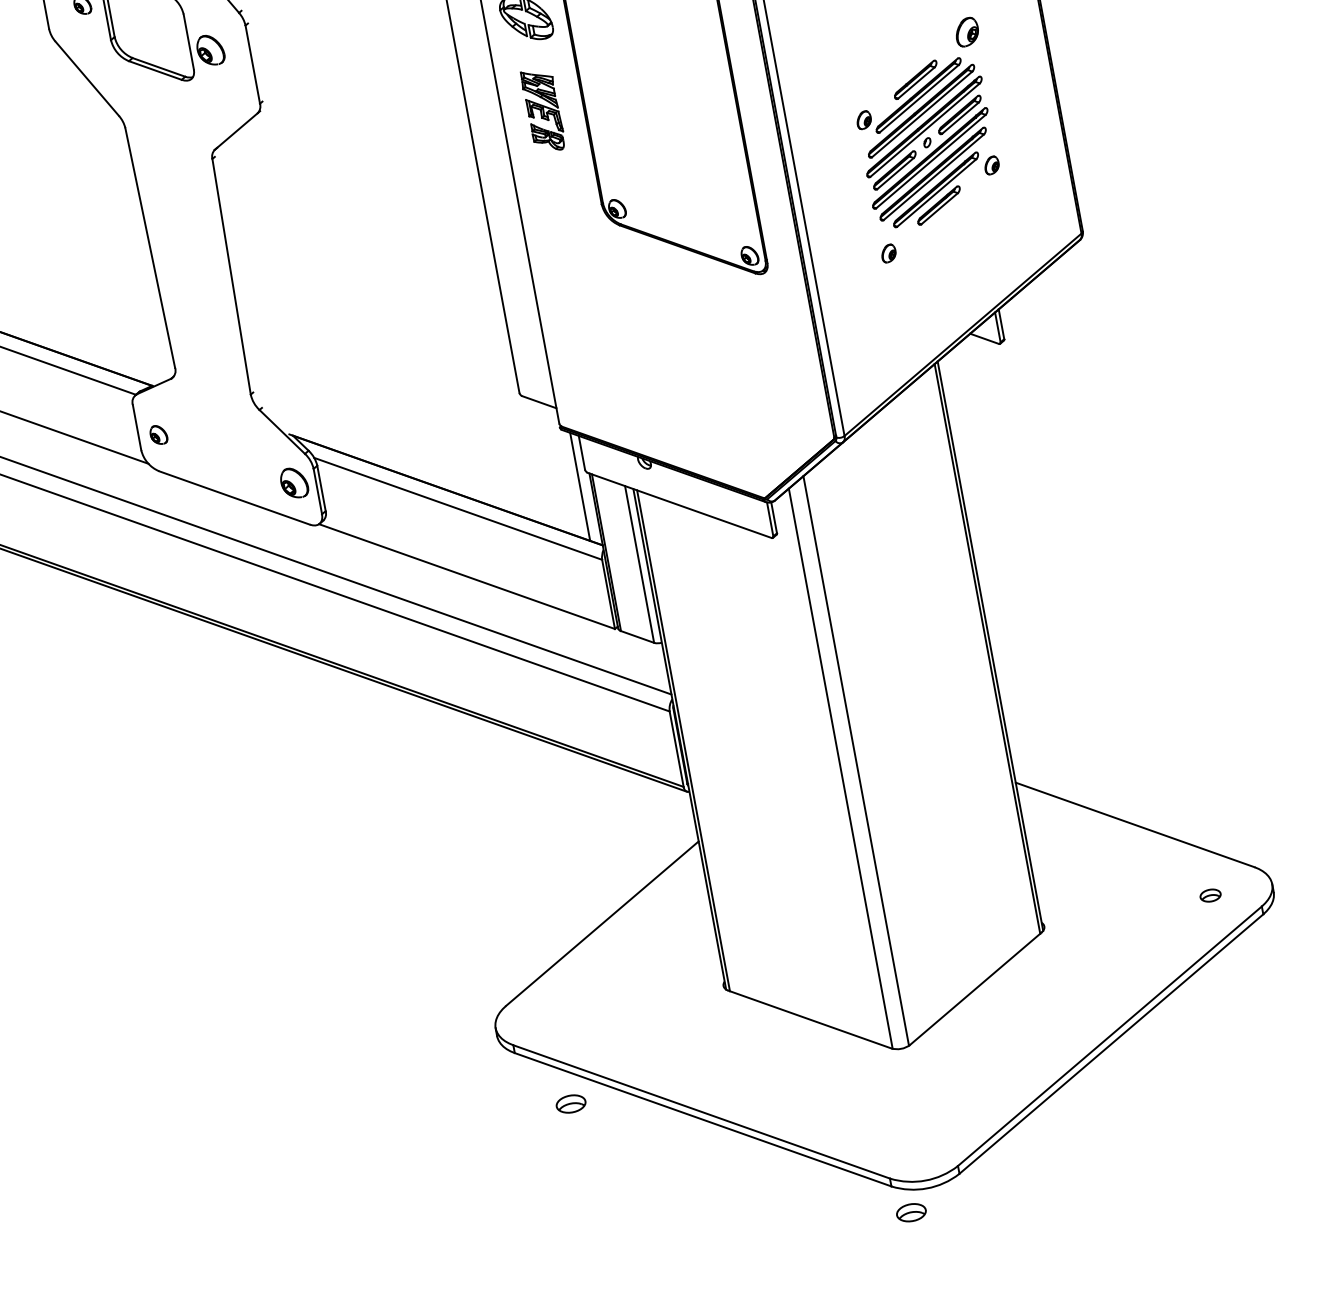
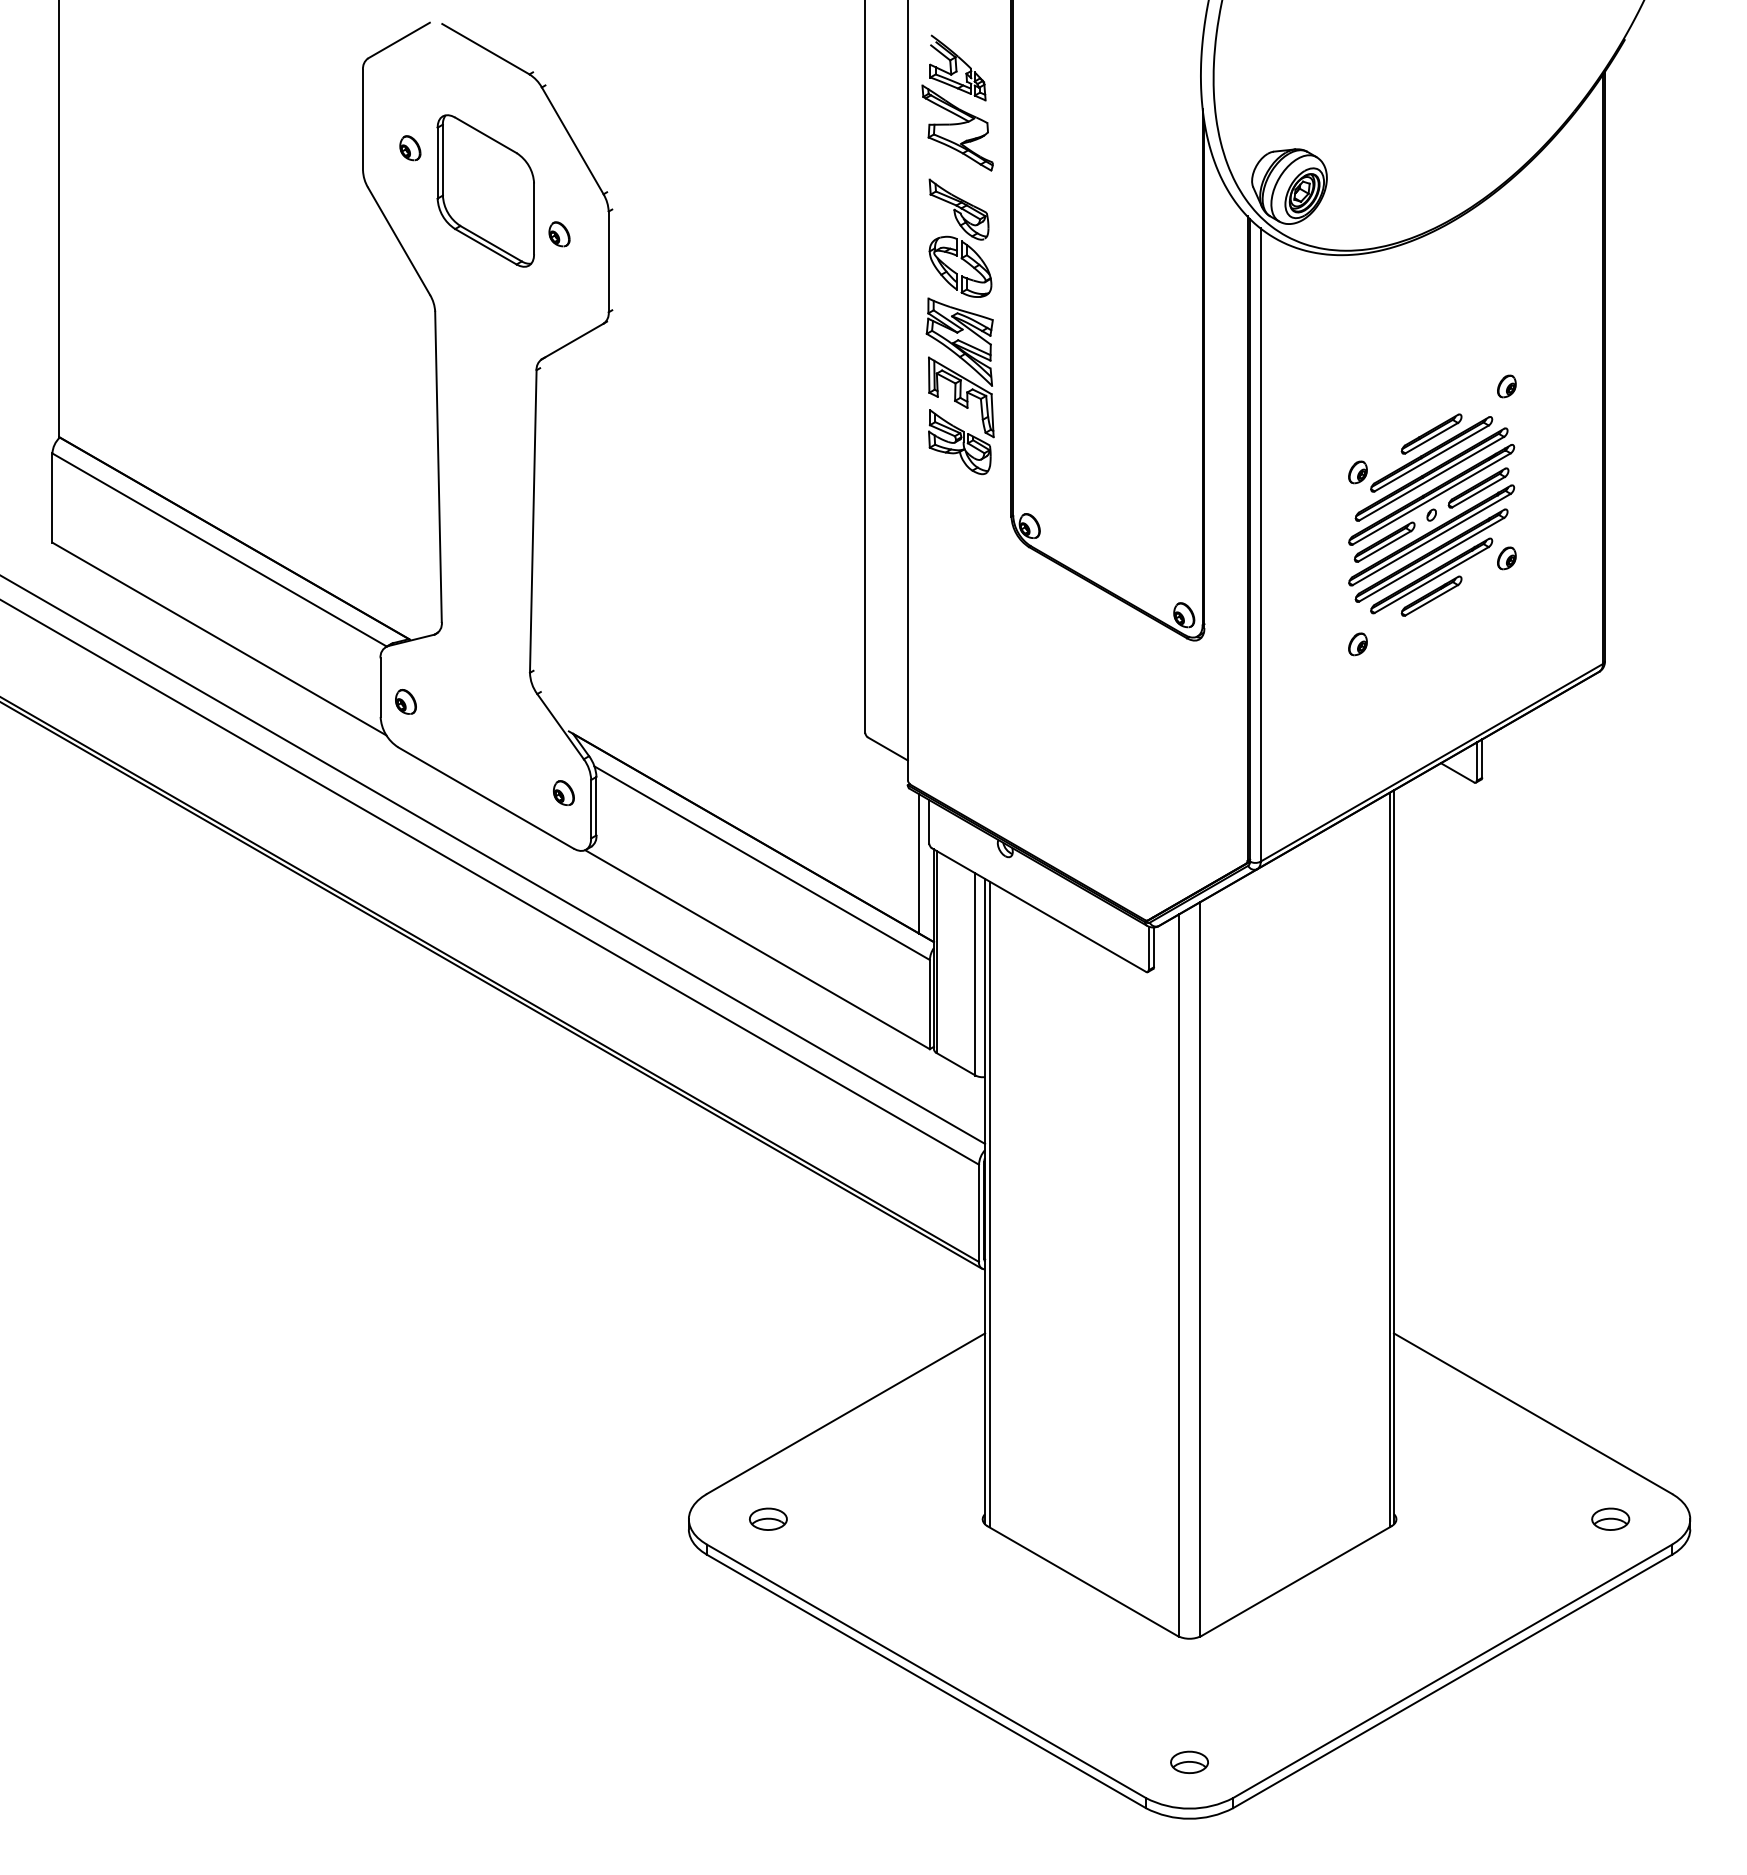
part: (966, 32) -> (1506, 386), size x0.62
part: (210, 50) -> (559, 234), size x0.62
part: (542, 110) -> (959, 386), size x1.67
part: (293, 482) -> (563, 792), size x0.62
part: (1210, 895) -> (1610, 1518), size x1.43
part: (571, 1103) -> (768, 1518), moved
part: (911, 1212) -> (1189, 1761), moved

